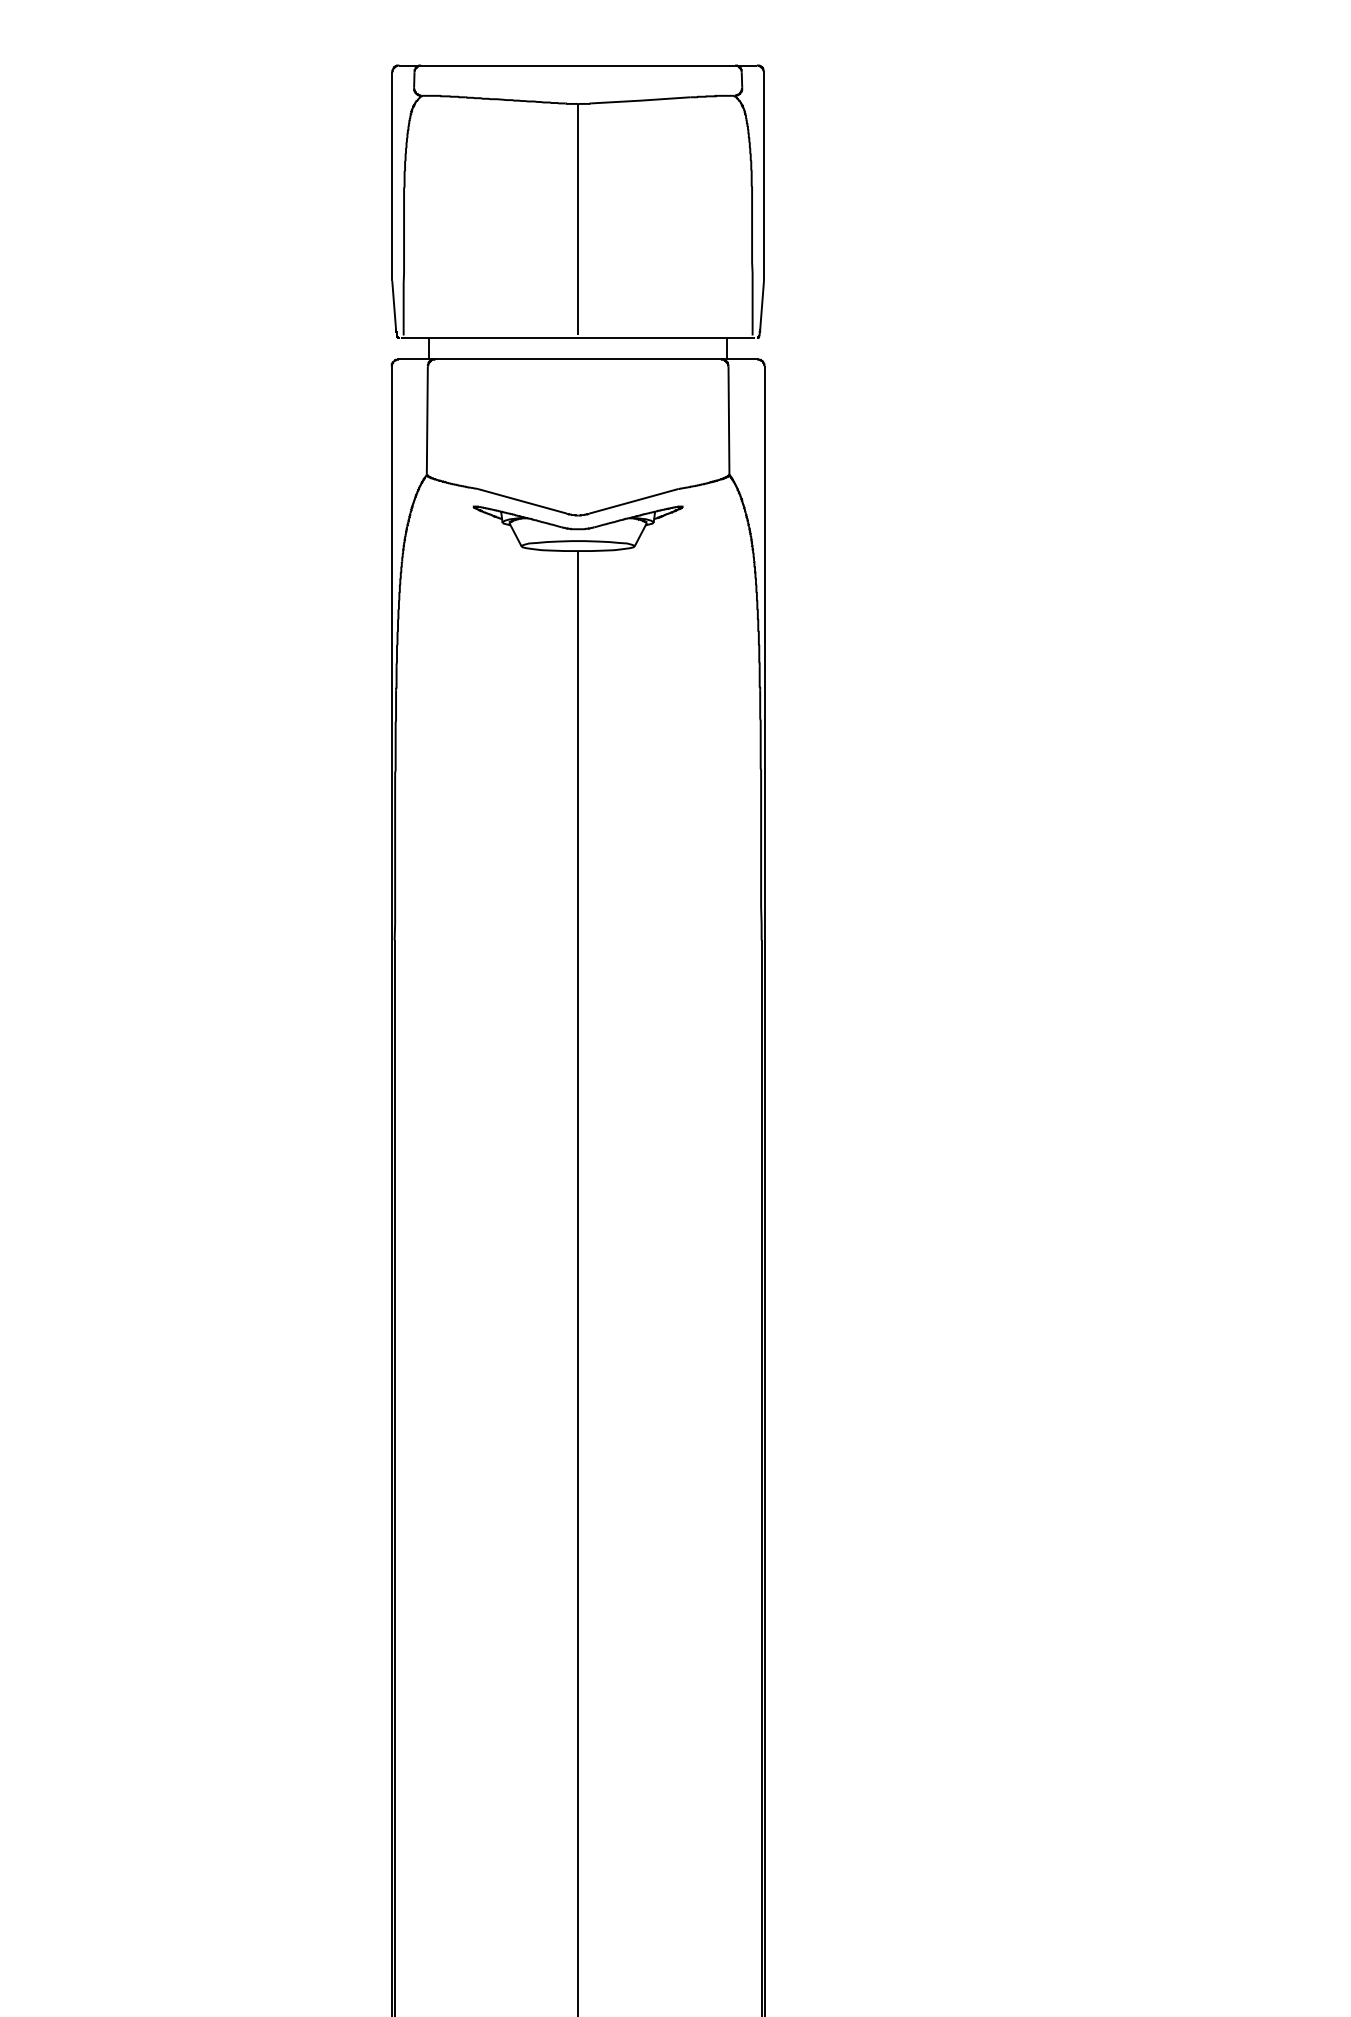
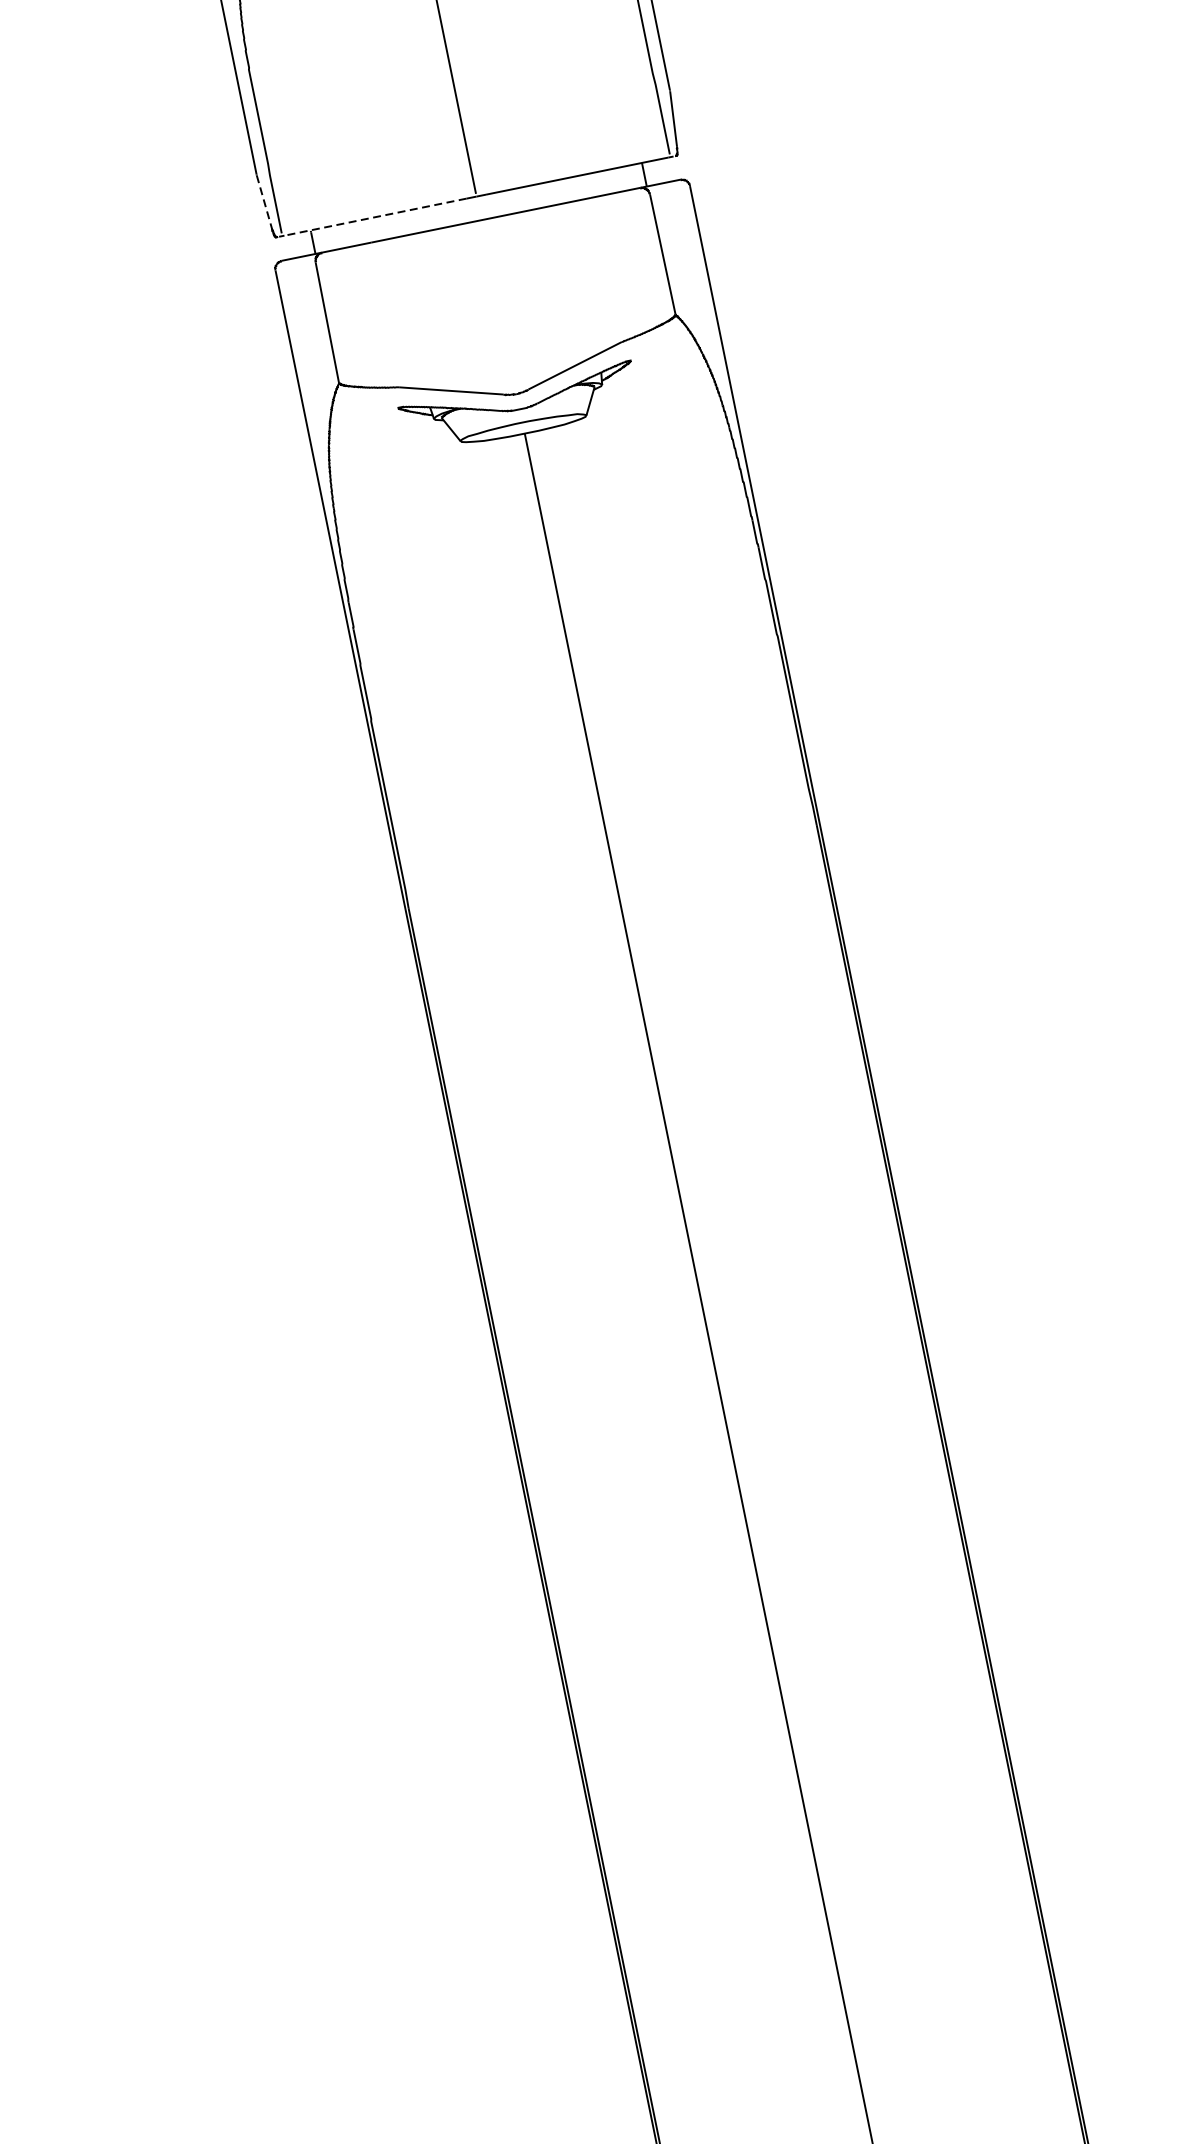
line: (394, 305) -> (264, 202), solid -> dashed
line: (487, 337) -> (375, 216), solid -> dashed

